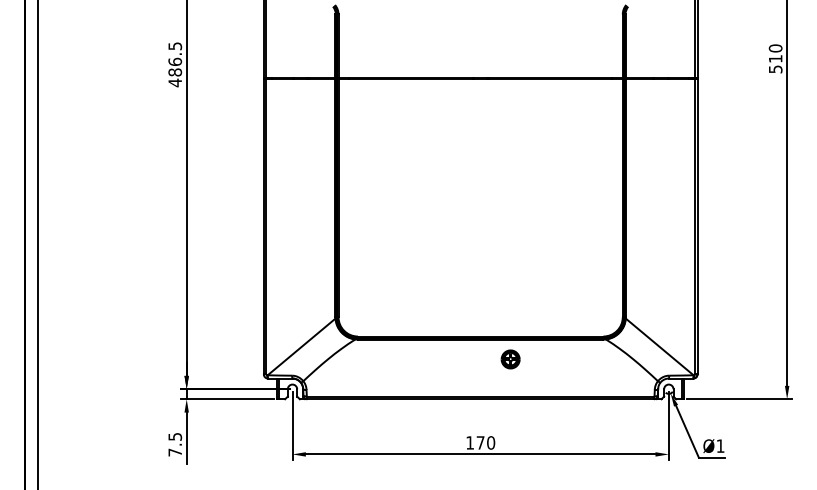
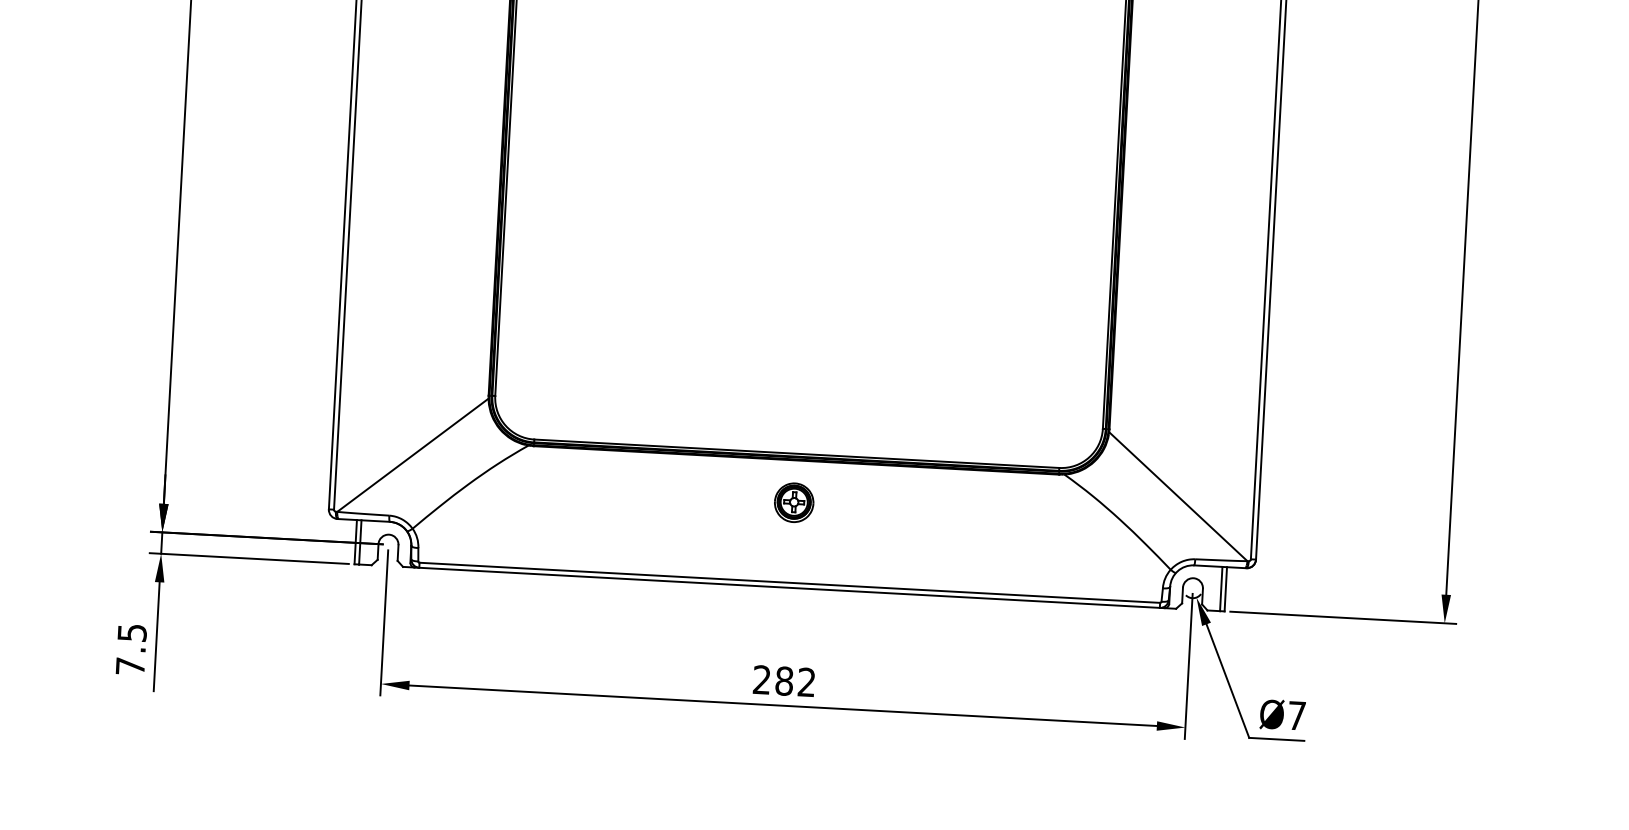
part: (510, 359) -> (793, 502), moved
text: (480, 442) -> (784, 680), 170 -> 282
text: (720, 445) -> (1296, 714), Ø1 -> Ø7

